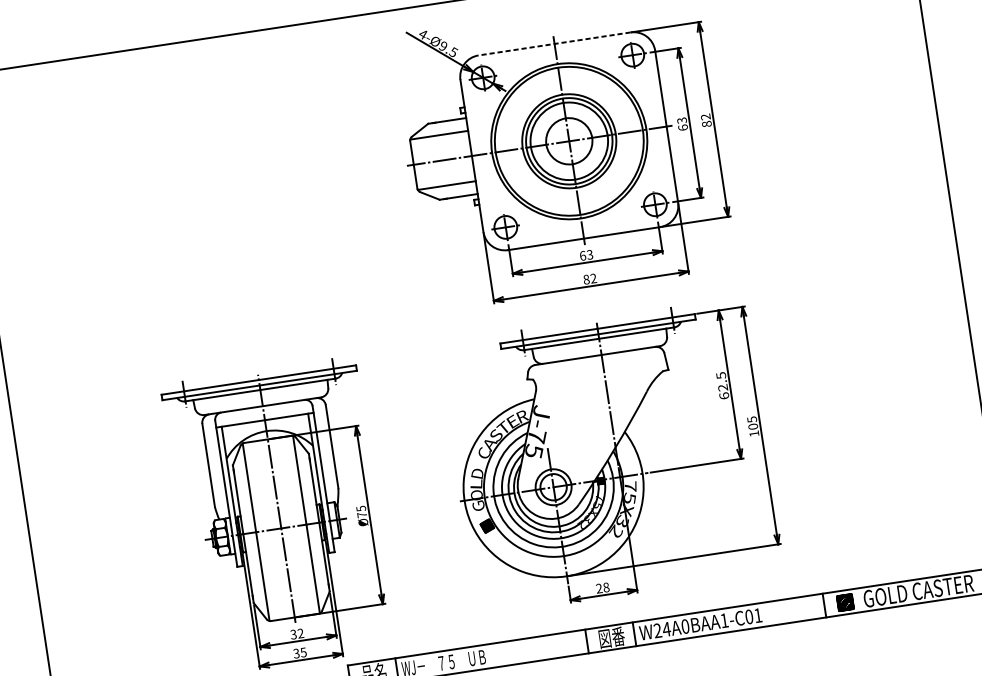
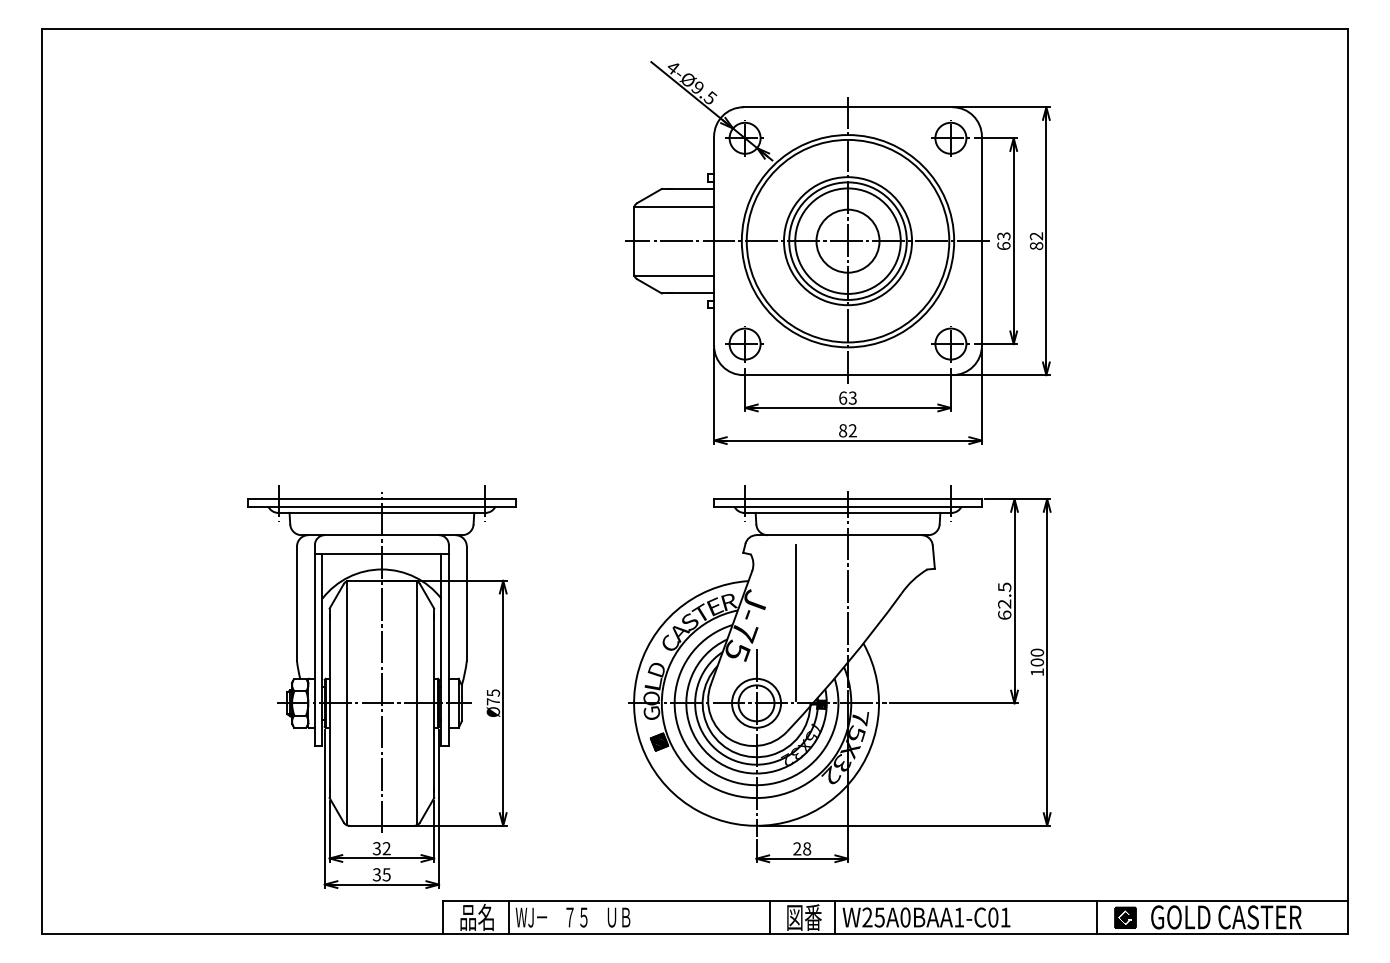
line: (554, 44) -> (848, 107), dashed -> solid
text: (751, 419) -> (1036, 652), 105 -> 100
line: (573, 424) -> (795, 622), added
text: (666, 629) -> (879, 917), W24A0BAA1-C01 -> W25A0BAA1-C01

